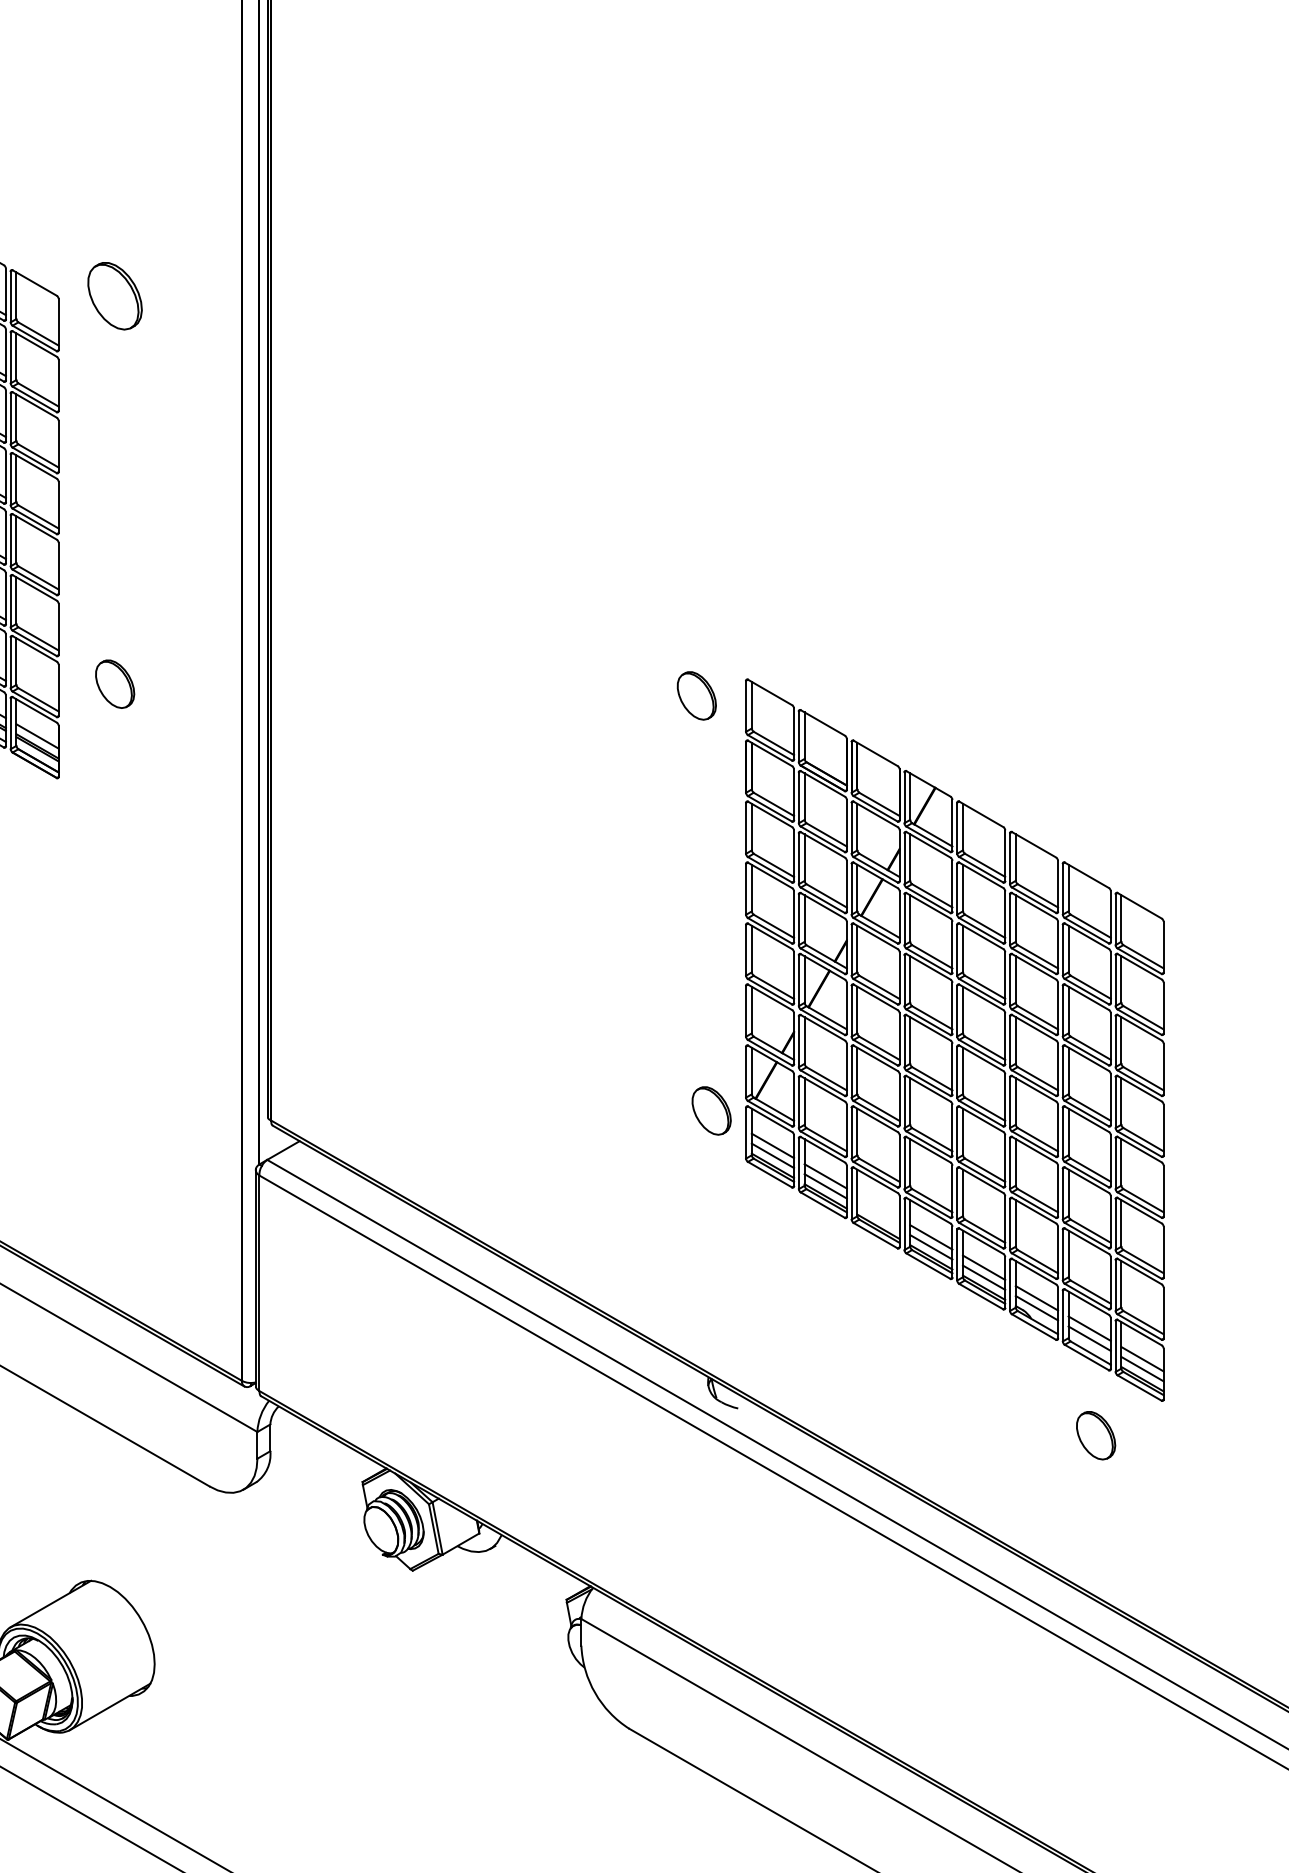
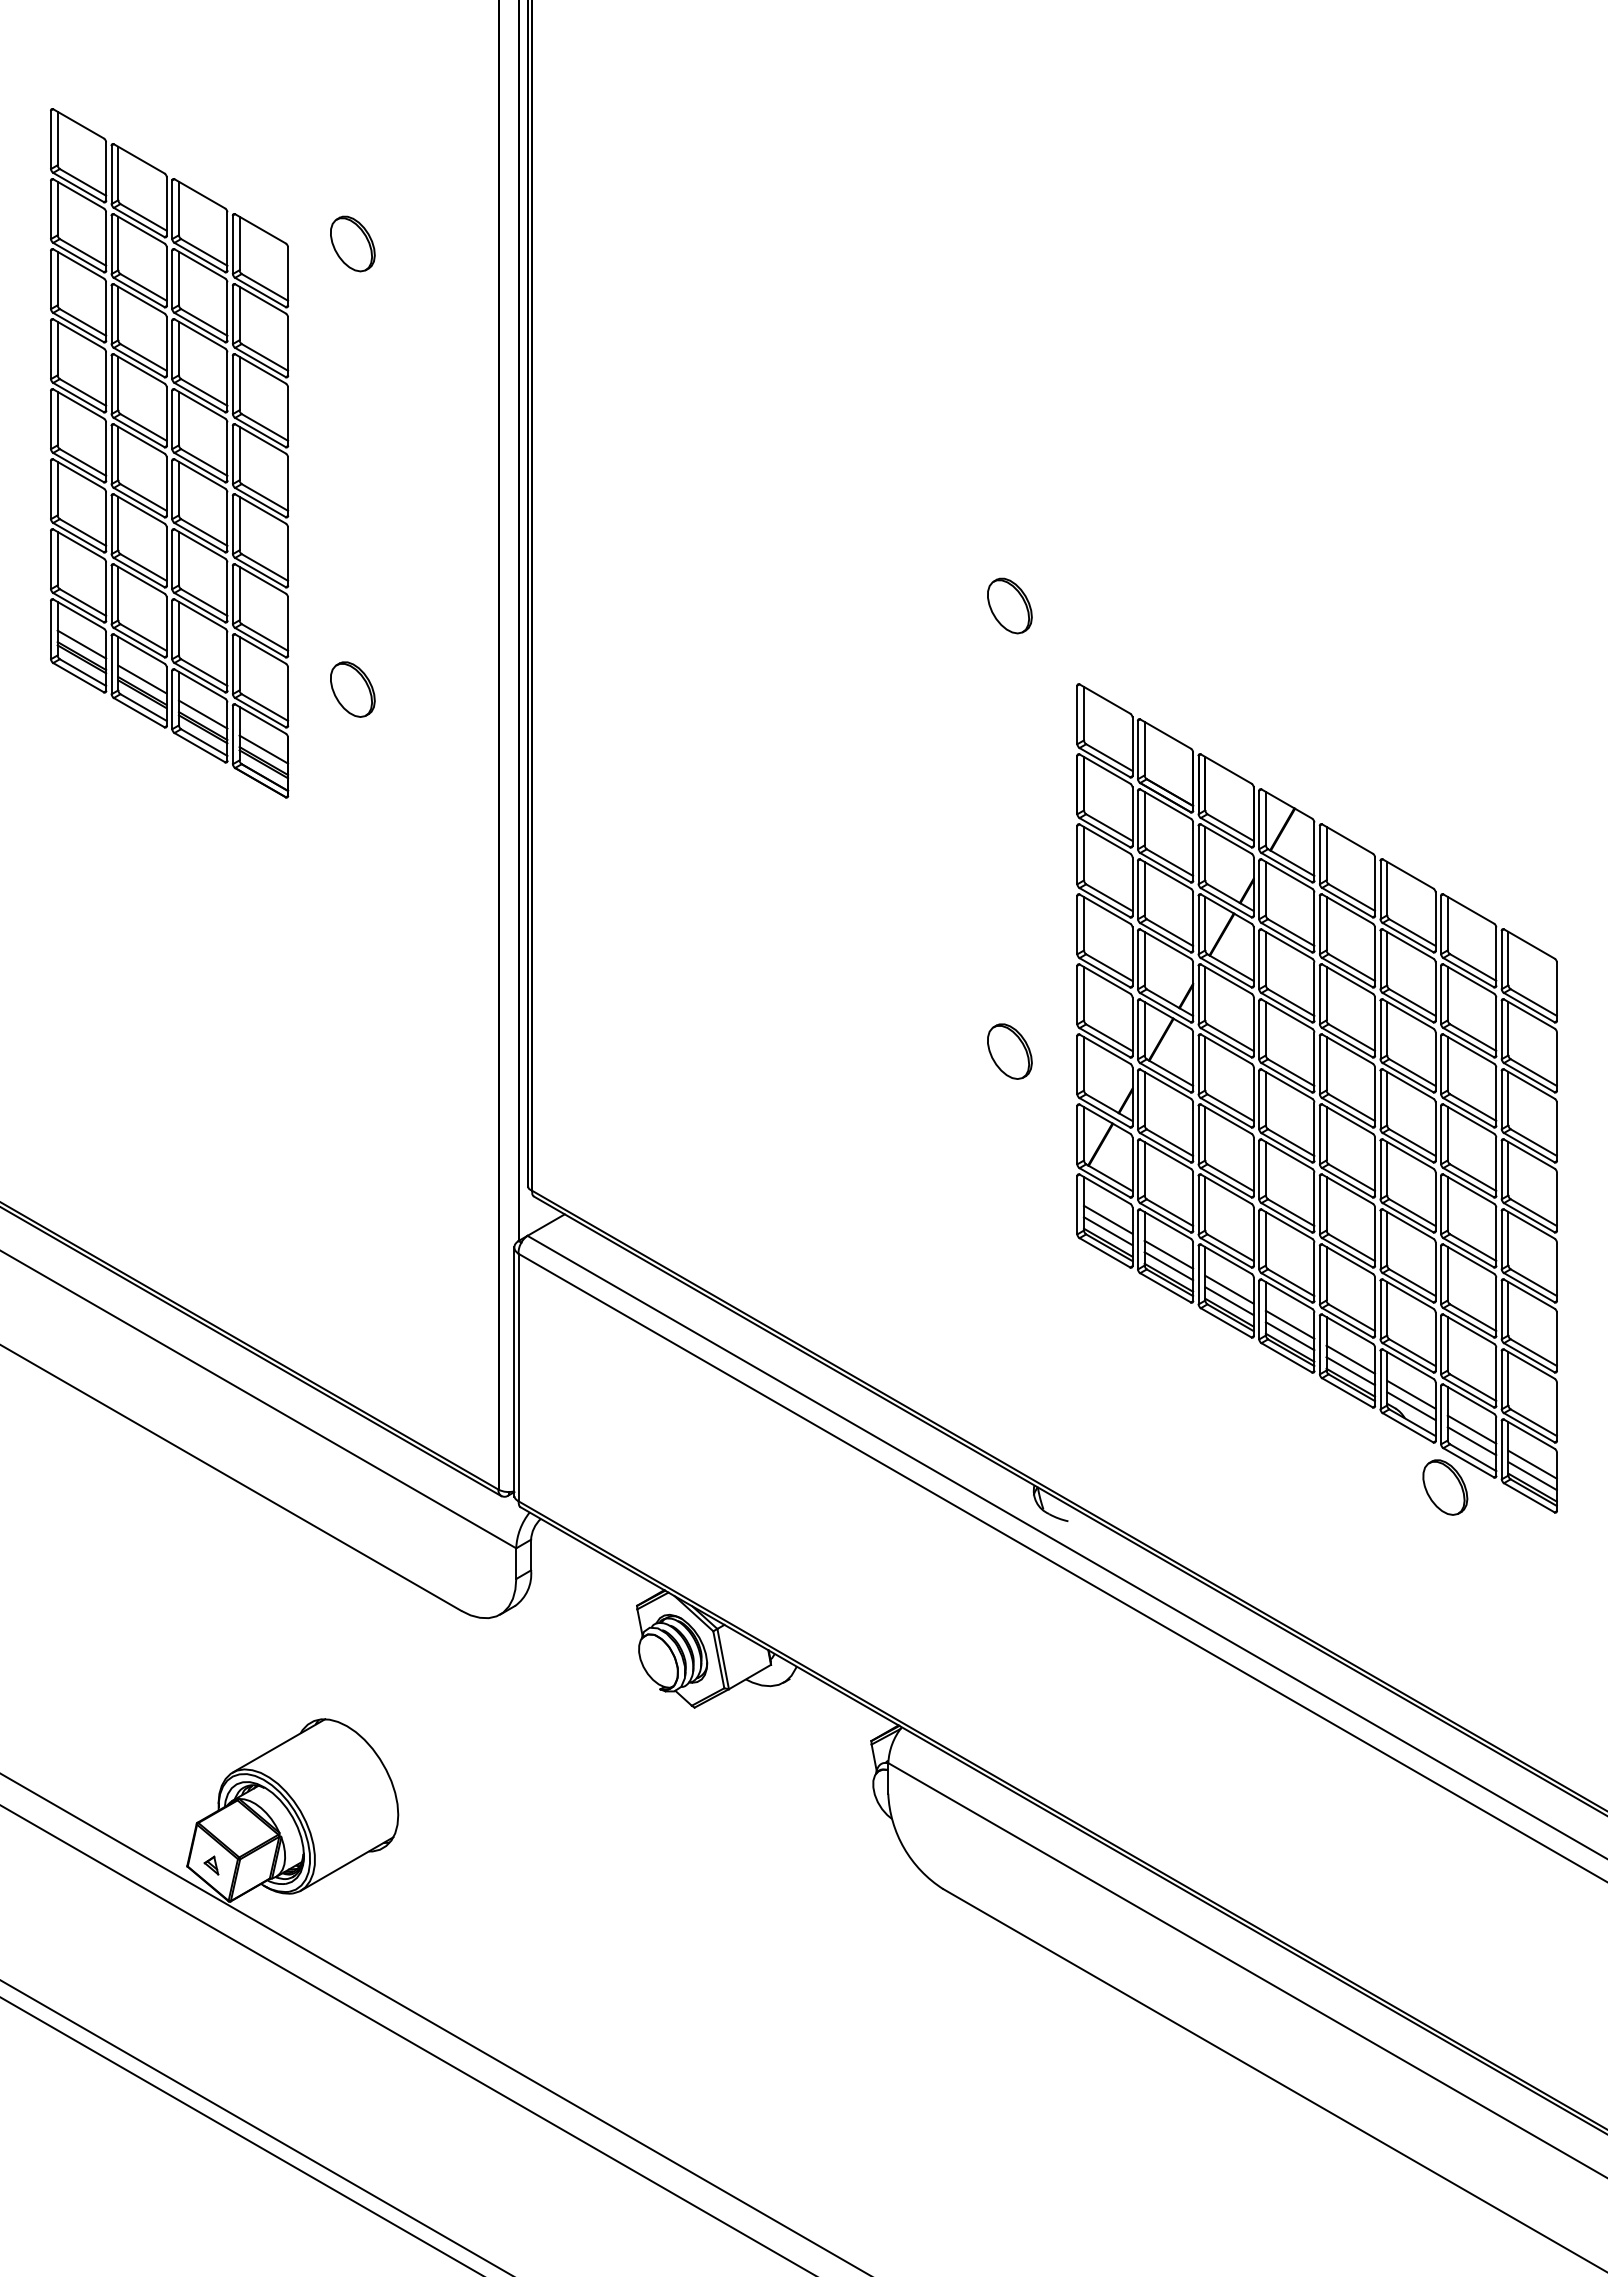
part: (114, 295) -> (352, 243), size x0.71
part: (696, 695) -> (1009, 605), moved
part: (711, 1110) -> (1009, 1051), moved
line: (878, 1206) -> (1229, 1289), added
line: (878, 1217) -> (1229, 1301), added
part: (1096, 1435) -> (1445, 1487), moved

